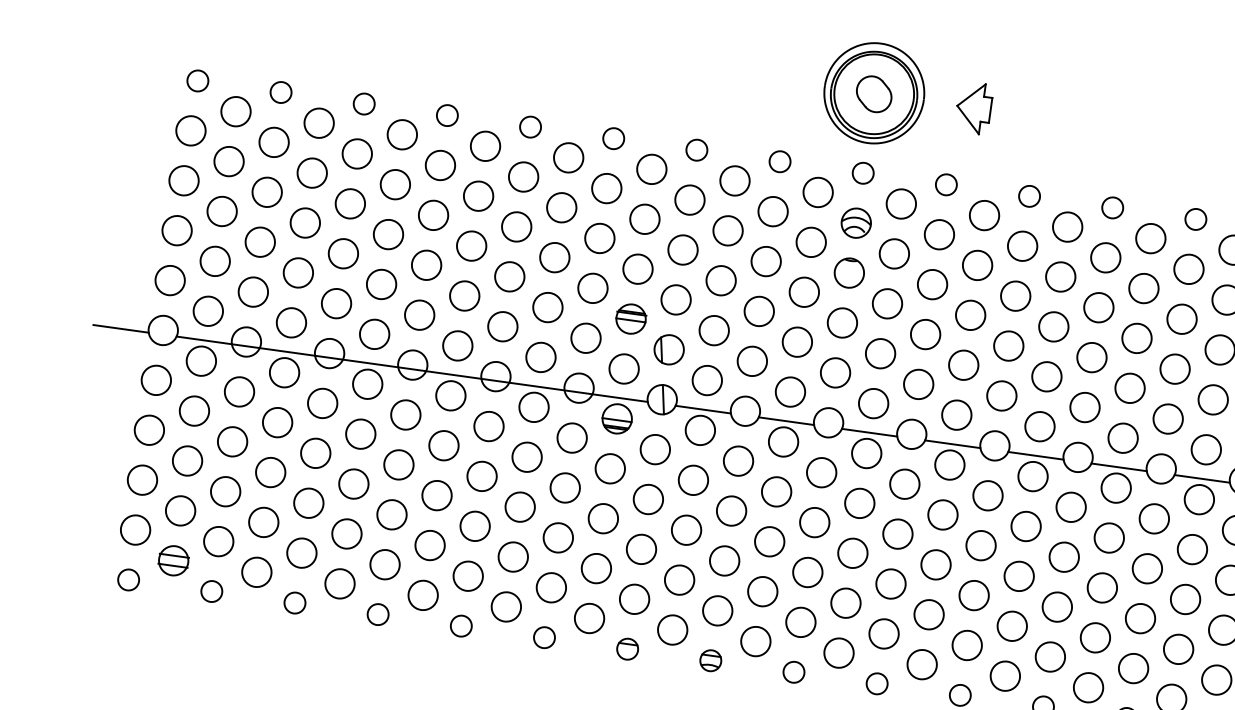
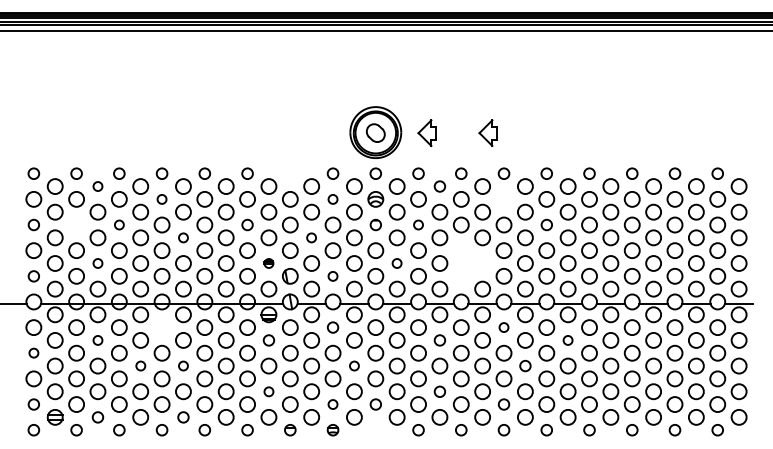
circle: (318, 122) -> (97, 186), size x0.6
part: (1091, 123) -> (487, 132), added
circle: (697, 149) -> (290, 173), removed
circle: (439, 165) -> (161, 199), size x0.6
circle: (183, 179) -> (33, 224), size x0.7
circle: (267, 191) -> (76, 224), removed
circle: (350, 202) -> (119, 224), size x0.6
circle: (772, 211) -> (332, 199), size x0.6
circle: (983, 215) -> (439, 186), size x0.7
circle: (599, 237) -> (247, 224), size x0.7
circle: (471, 245) -> (183, 237), size x0.6
circle: (1104, 257) -> (503, 199), removed
part: (848, 271) -> (375, 224), size x0.7
circle: (297, 272) -> (97, 263), size x0.6
circle: (169, 280) -> (33, 276), size x0.7
circle: (720, 280) -> (311, 237), size x0.6
circle: (932, 283) -> (418, 224), size x0.6
part: (630, 318) -> (268, 263), size x0.6
circle: (1181, 318) -> (546, 224), size x0.7
circle: (879, 353) -> (396, 263), size x0.6
circle: (751, 361) -> (332, 276), size x0.6
part: (1025, 373) -> (471, 263), removed
circle: (404, 414) -> (161, 327), removed
circle: (276, 422) -> (97, 340), size x0.6
circle: (148, 428) -> (33, 352), size x0.6
circle: (737, 460) -> (332, 327), size x0.7
circle: (609, 468) -> (268, 340), size x0.7
circle: (353, 482) -> (140, 365), size x0.6
circle: (437, 494) -> (183, 365), size x0.6
circle: (1070, 506) -> (503, 327), size x0.6
circle: (942, 514) -> (439, 340), size x0.7
circle: (134, 529) -> (33, 404), size x0.7
circle: (769, 540) -> (354, 365), size x0.6
circle: (1191, 549) -> (567, 340), size x0.6
circle: (595, 568) -> (268, 391), size x0.6
circle: (255, 572) -> (97, 417), size x0.7
circle: (1102, 586) -> (525, 365), size x0.7
circle: (423, 595) -> (183, 417), size x0.7
circle: (716, 610) -> (332, 404), size x0.6
circle: (928, 614) -> (439, 391), size x0.7
circle: (800, 622) -> (375, 404), size x0.7
circle: (1049, 656) -> (503, 404), size x0.7
circle: (793, 672) -> (375, 430), removed

